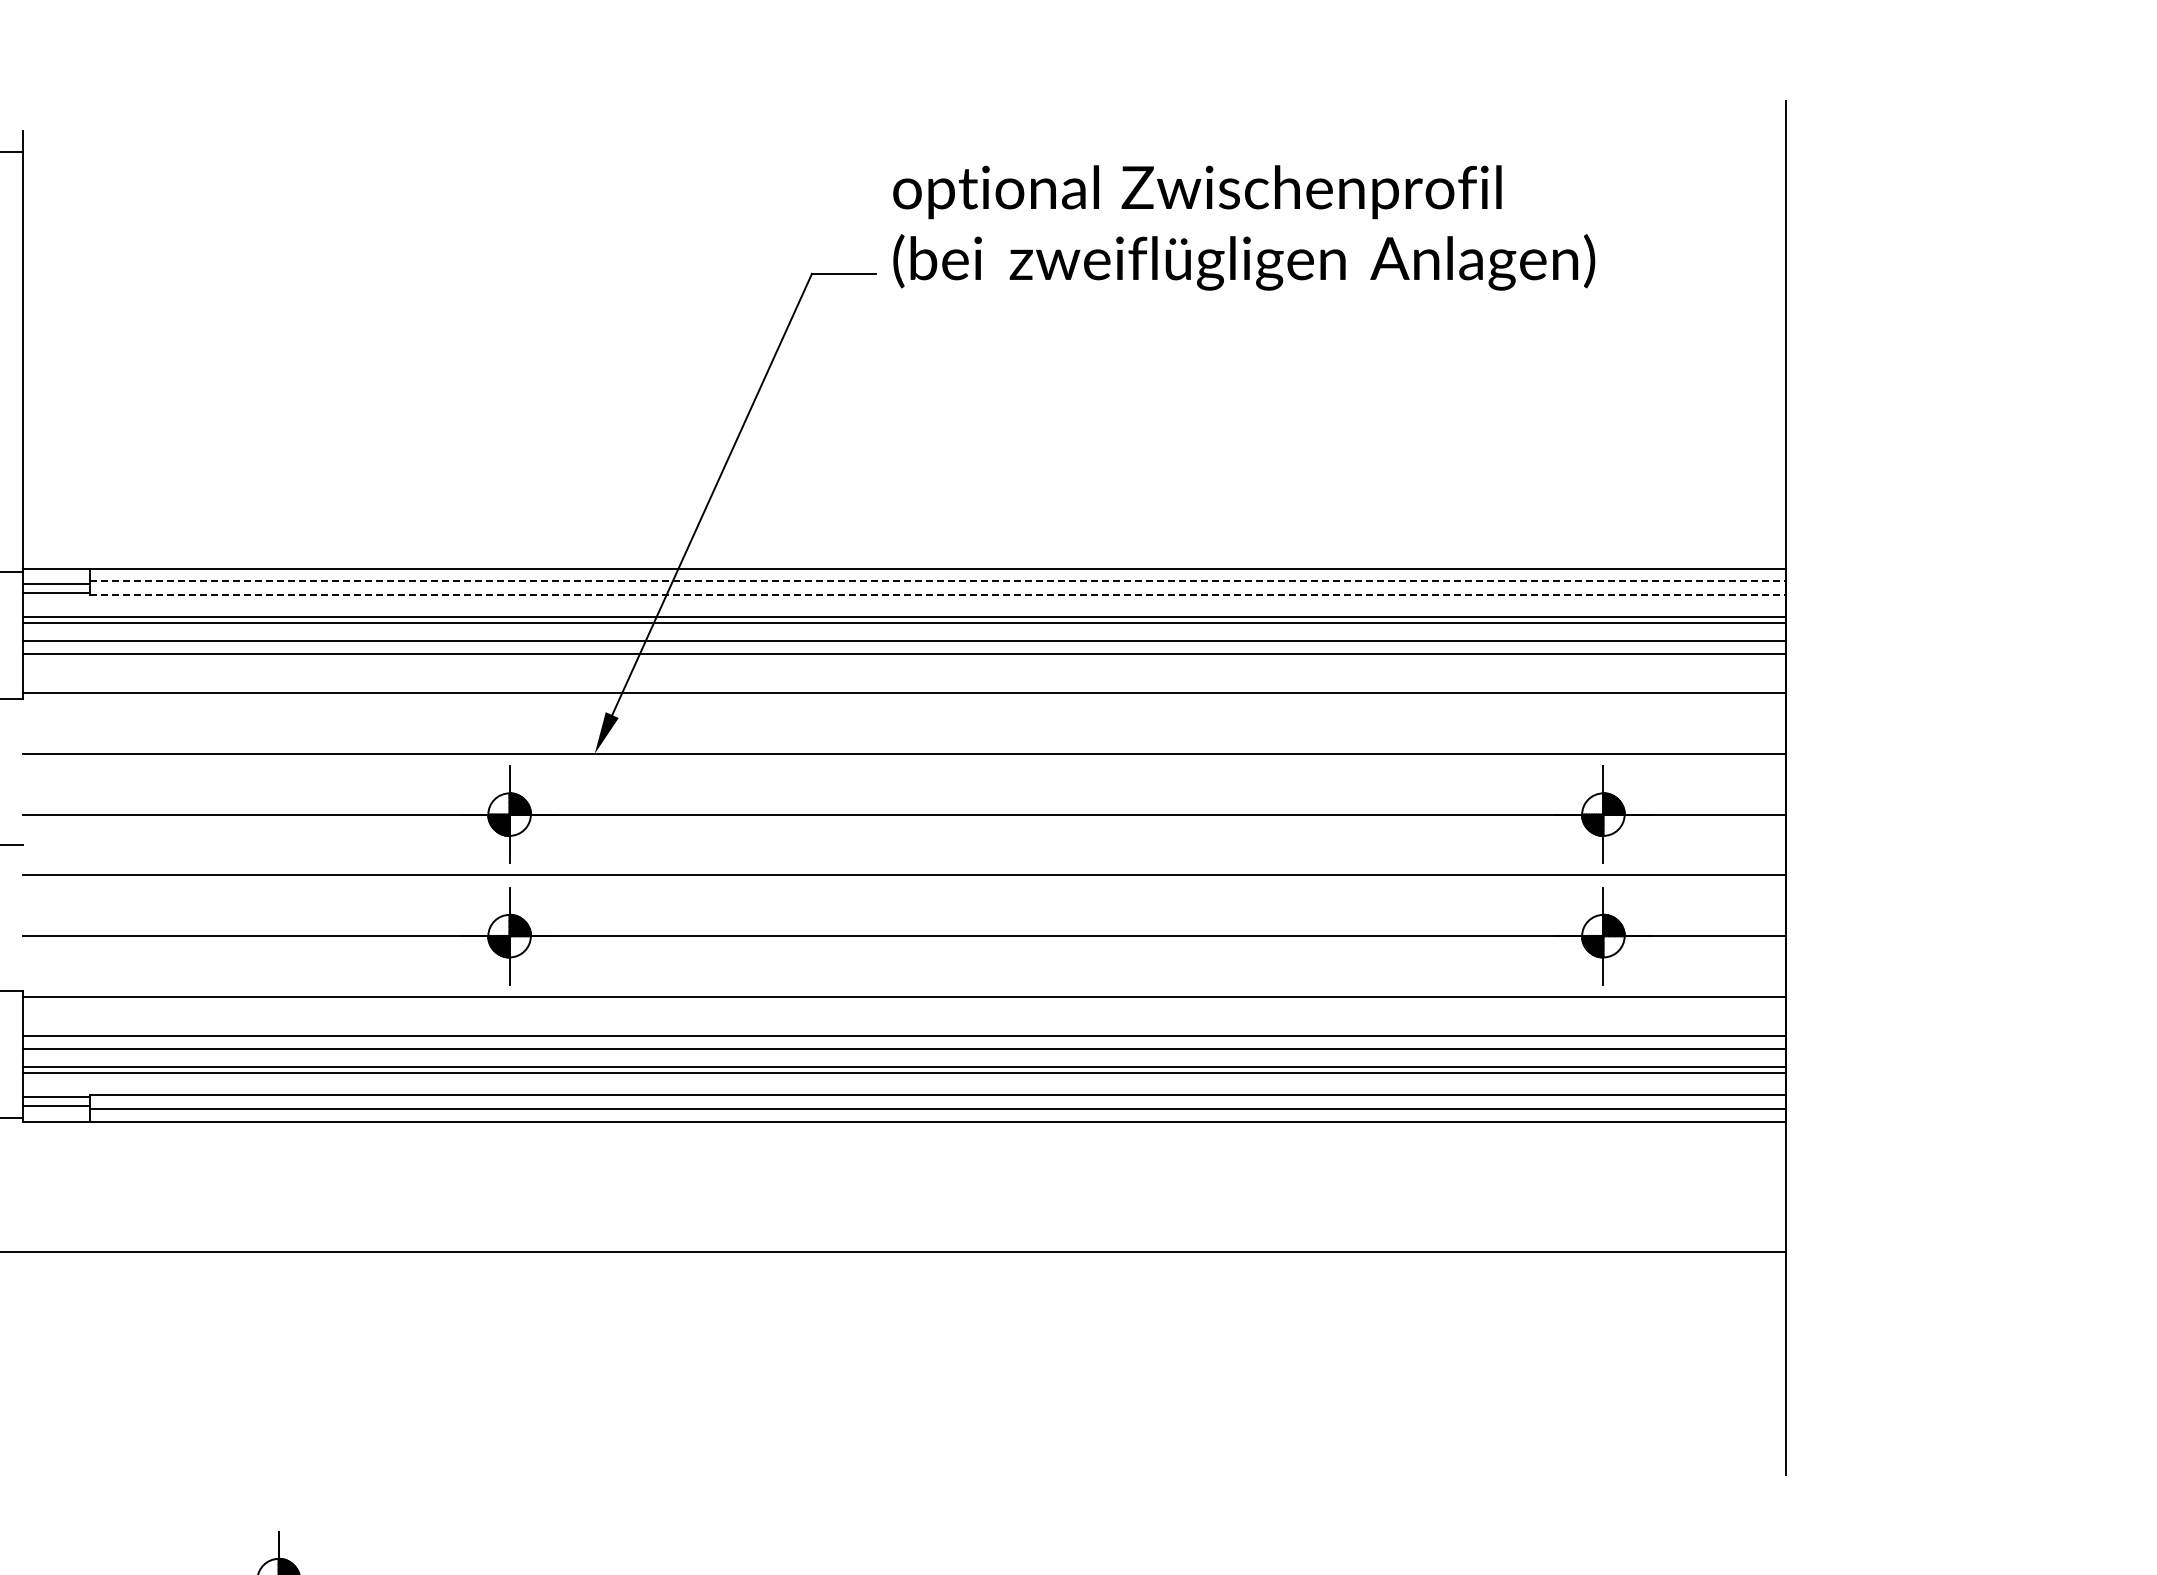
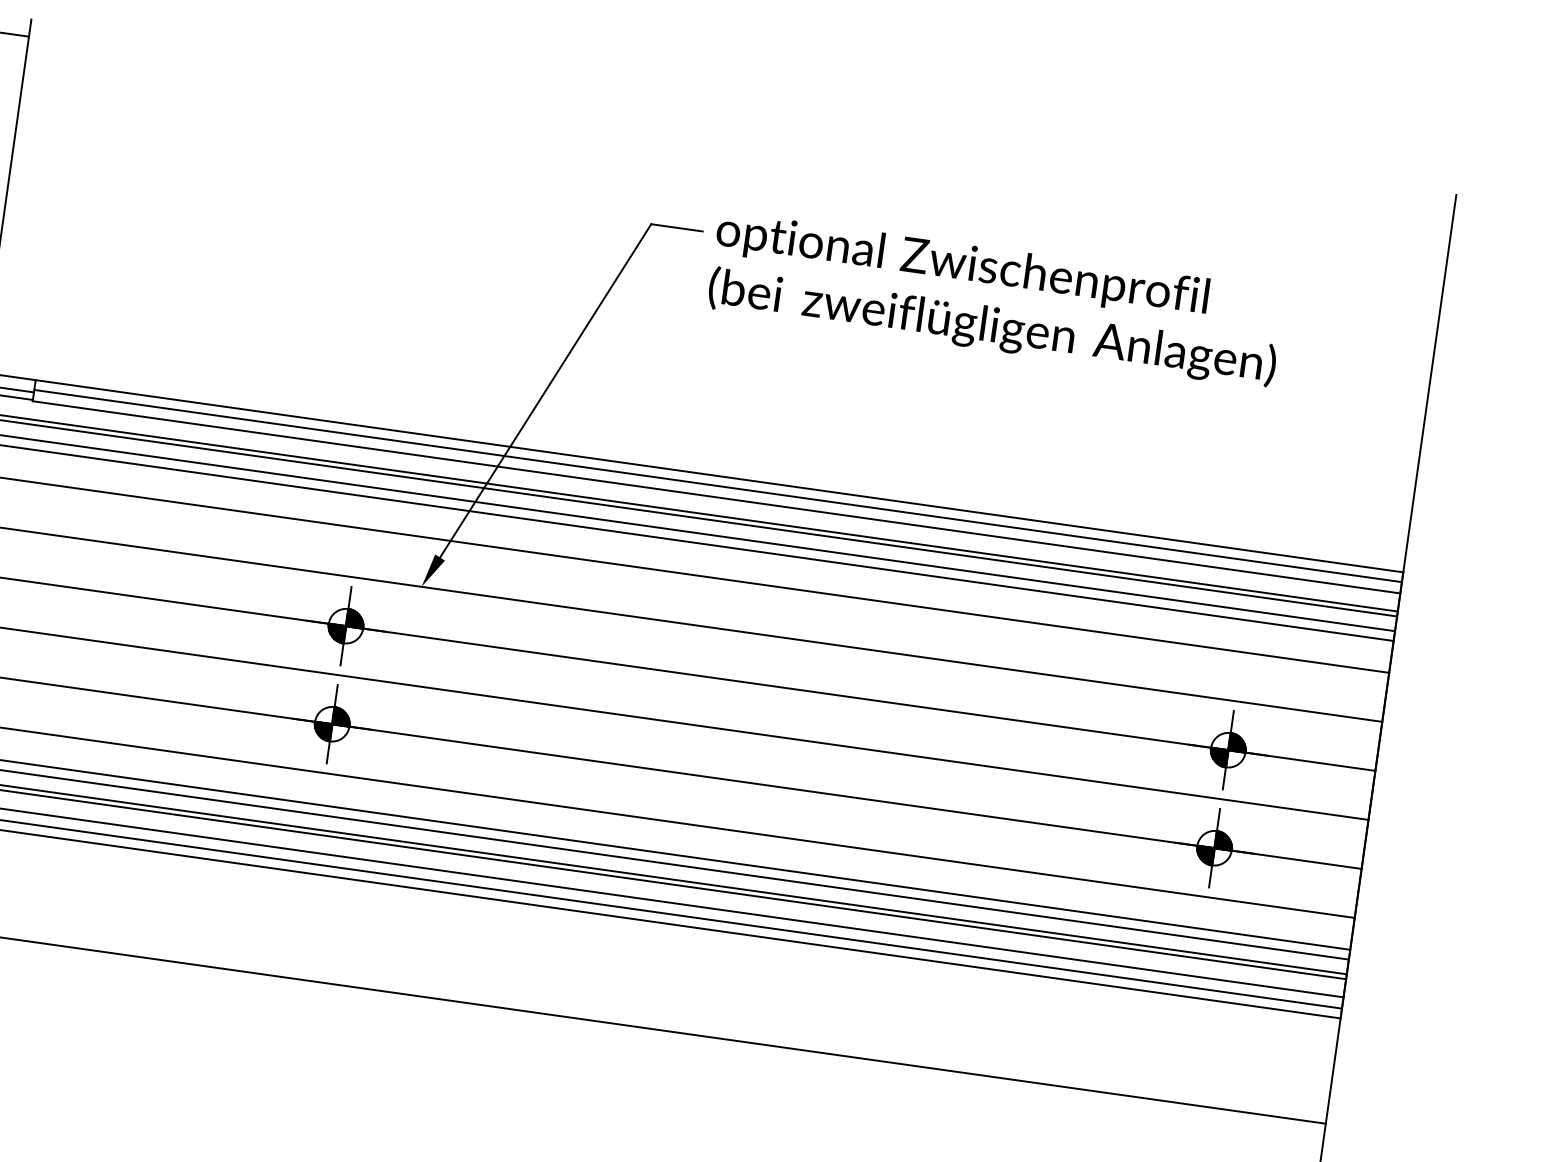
text: (1244, 227) -> (996, 299), moved
line: (938, 580) -> (718, 485), dashed -> solid
line: (938, 594) -> (716, 497), dashed -> solid

